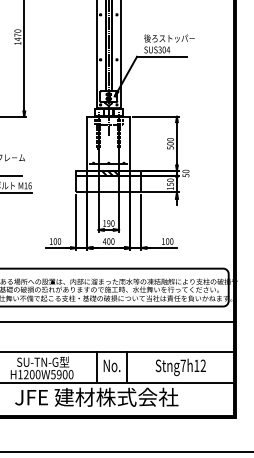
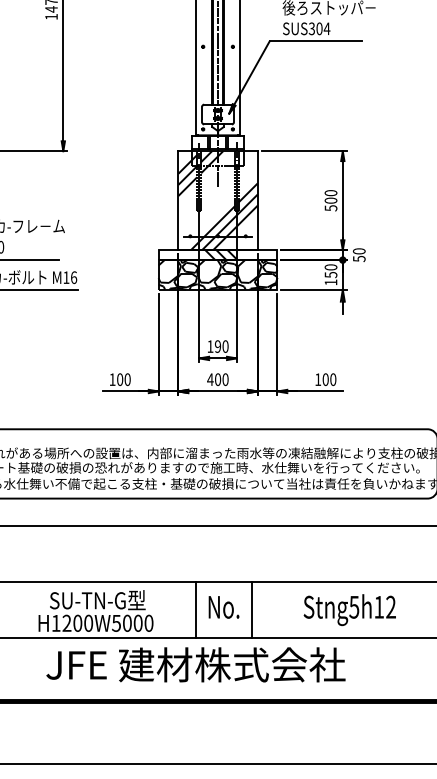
hatch: (108, 143) -> (217, 200), added
hatch: (108, 184) -> (217, 275), added
text: (182, 365) -> (352, 606), Stng7h12 -> Stng5h12
text: (58, 374) -> (125, 623), H1200W5900 -> H1200W5000

